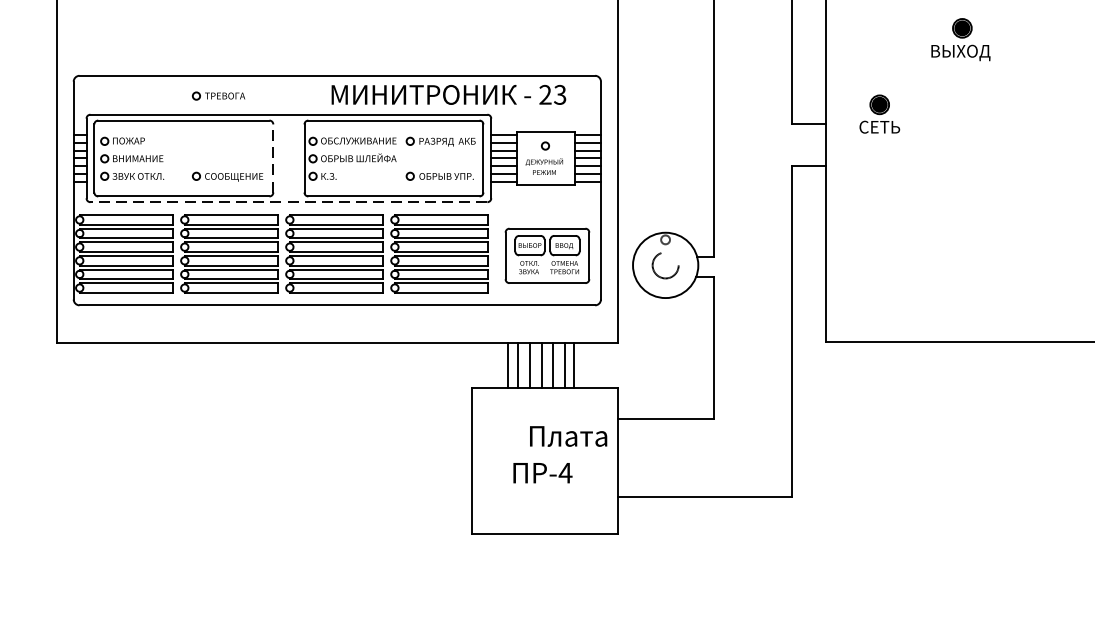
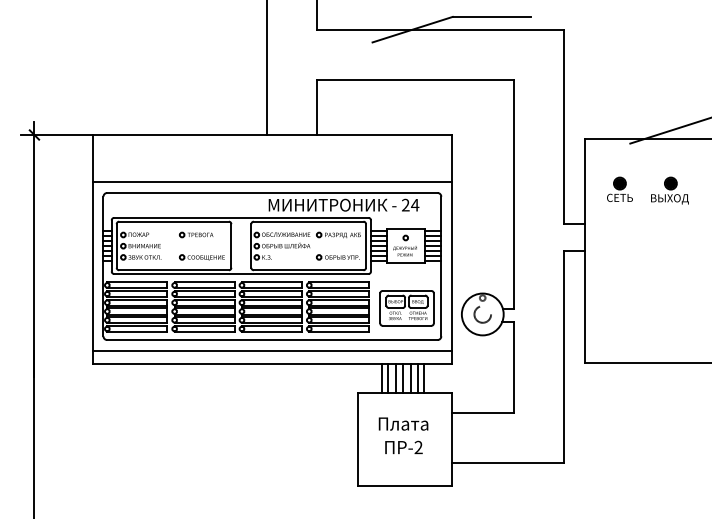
part: (960, 39) -> (669, 190), moved
line: (335, 59) -> (271, 182), added
text: (560, 93) -> (415, 204), 23 -> 24
part: (218, 95) -> (196, 234), moved
part: (879, 112) -> (619, 188), moved
line: (273, 157) -> (231, 245), dashed -> solid
line: (287, 203) -> (240, 274), dashed -> solid
line: (335, 321) -> (271, 350), added
text: (568, 435) -> (403, 423), moved
text: (565, 473) -> (418, 447), -4 -> -2

